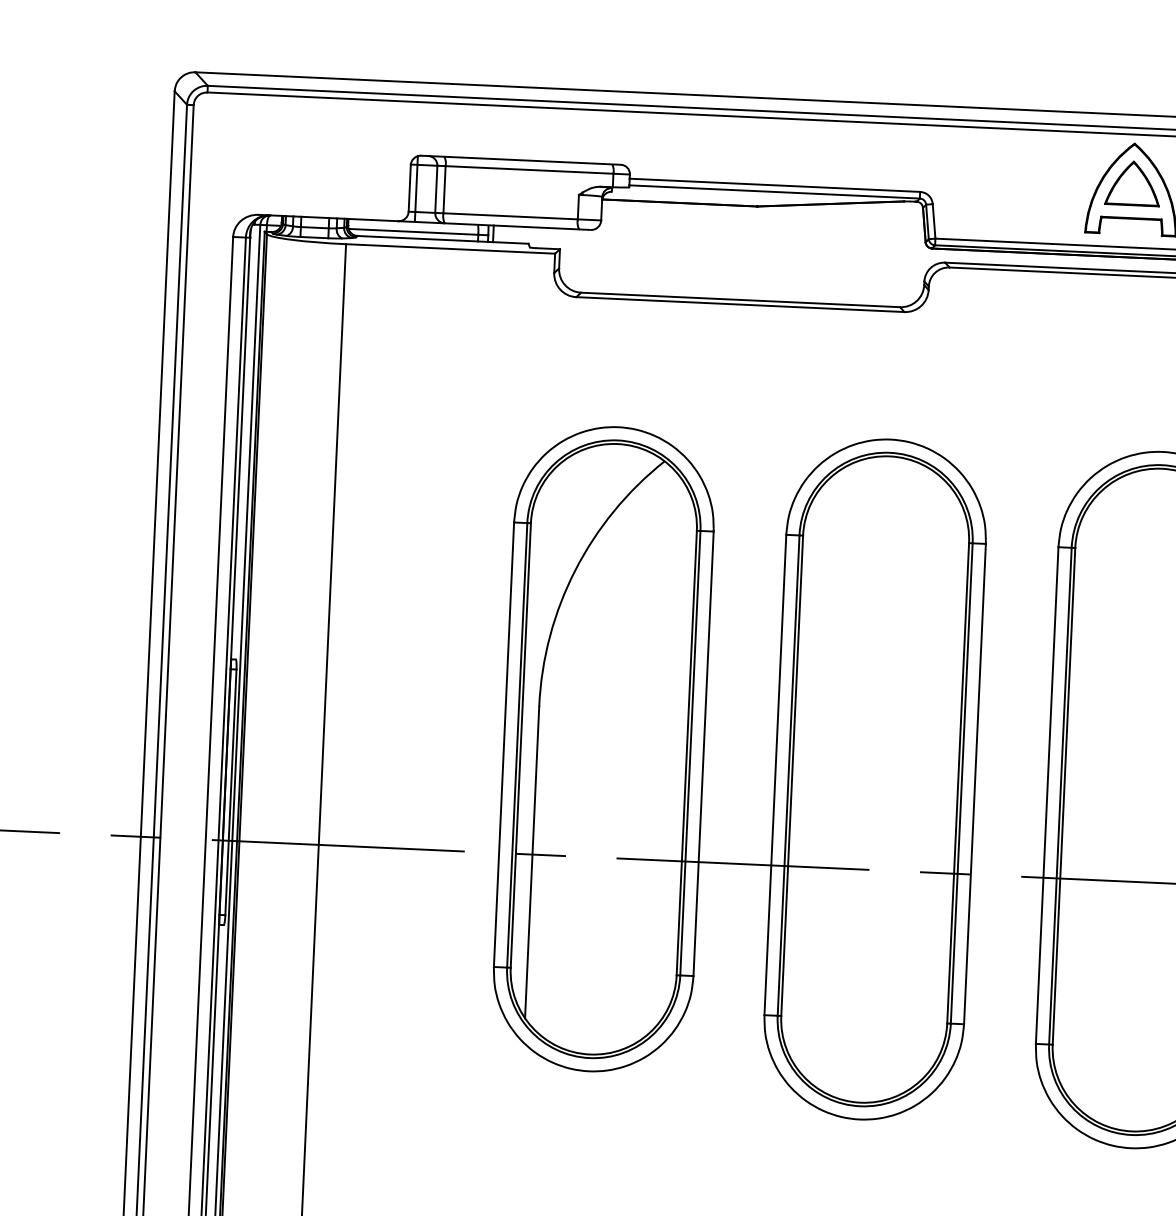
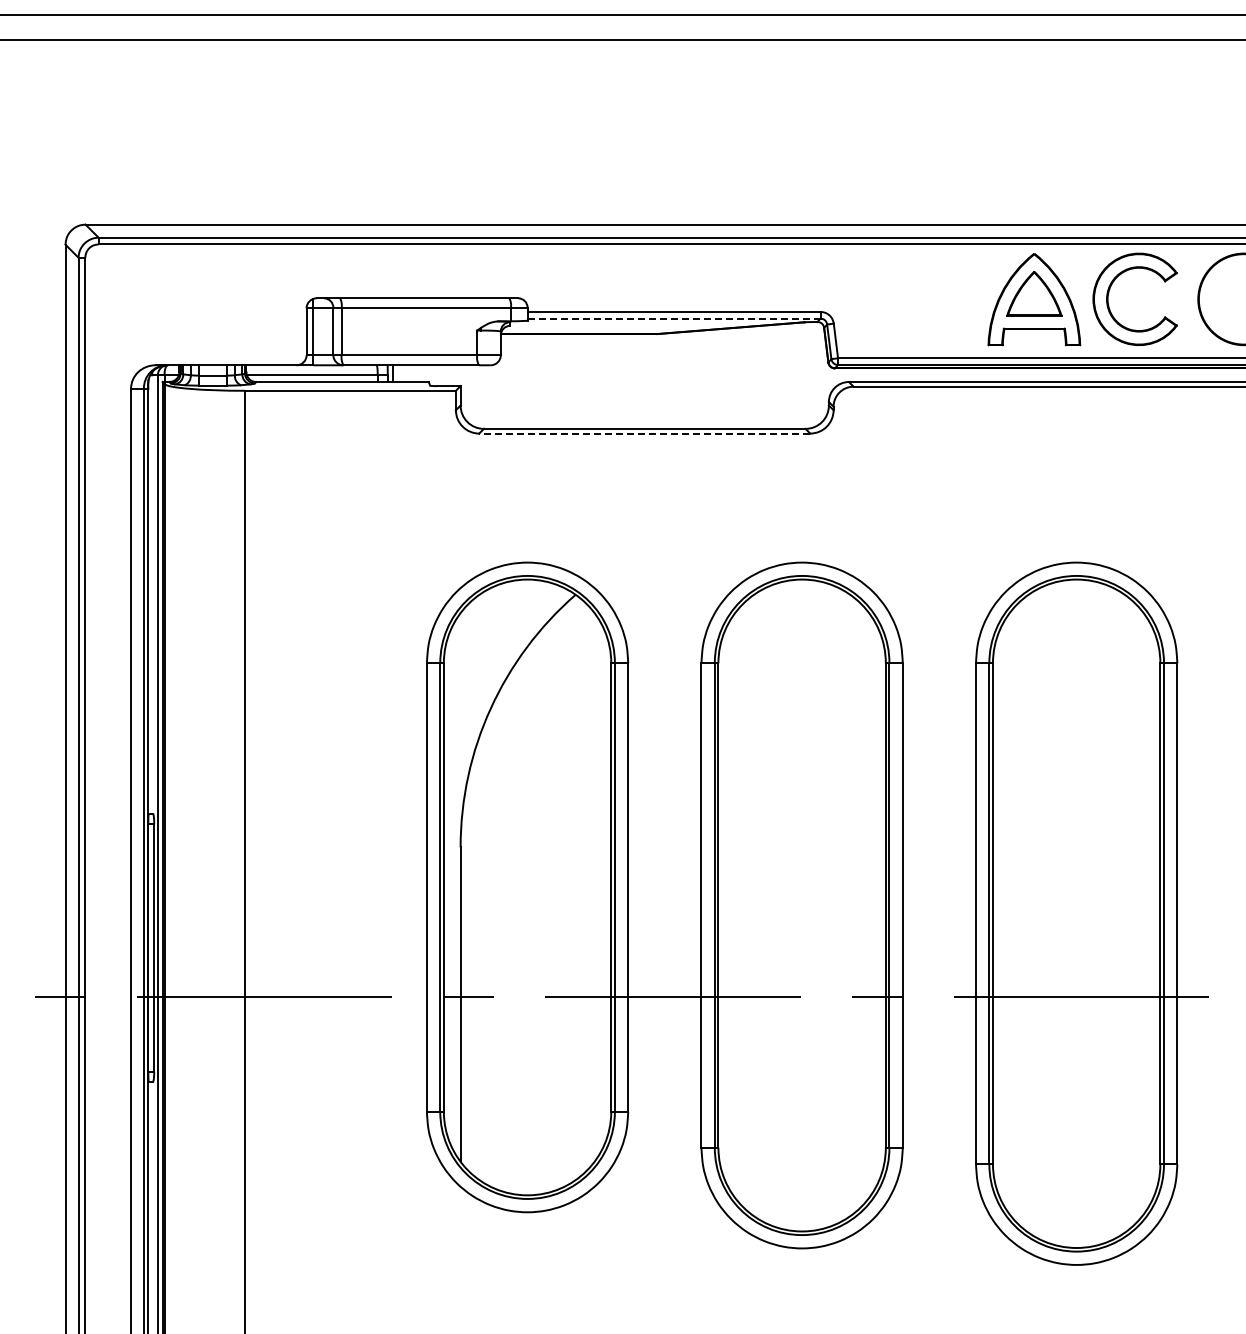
line: (775, 191) -> (674, 318), solid -> dashed
line: (740, 304) -> (644, 433), solid -> dashed

